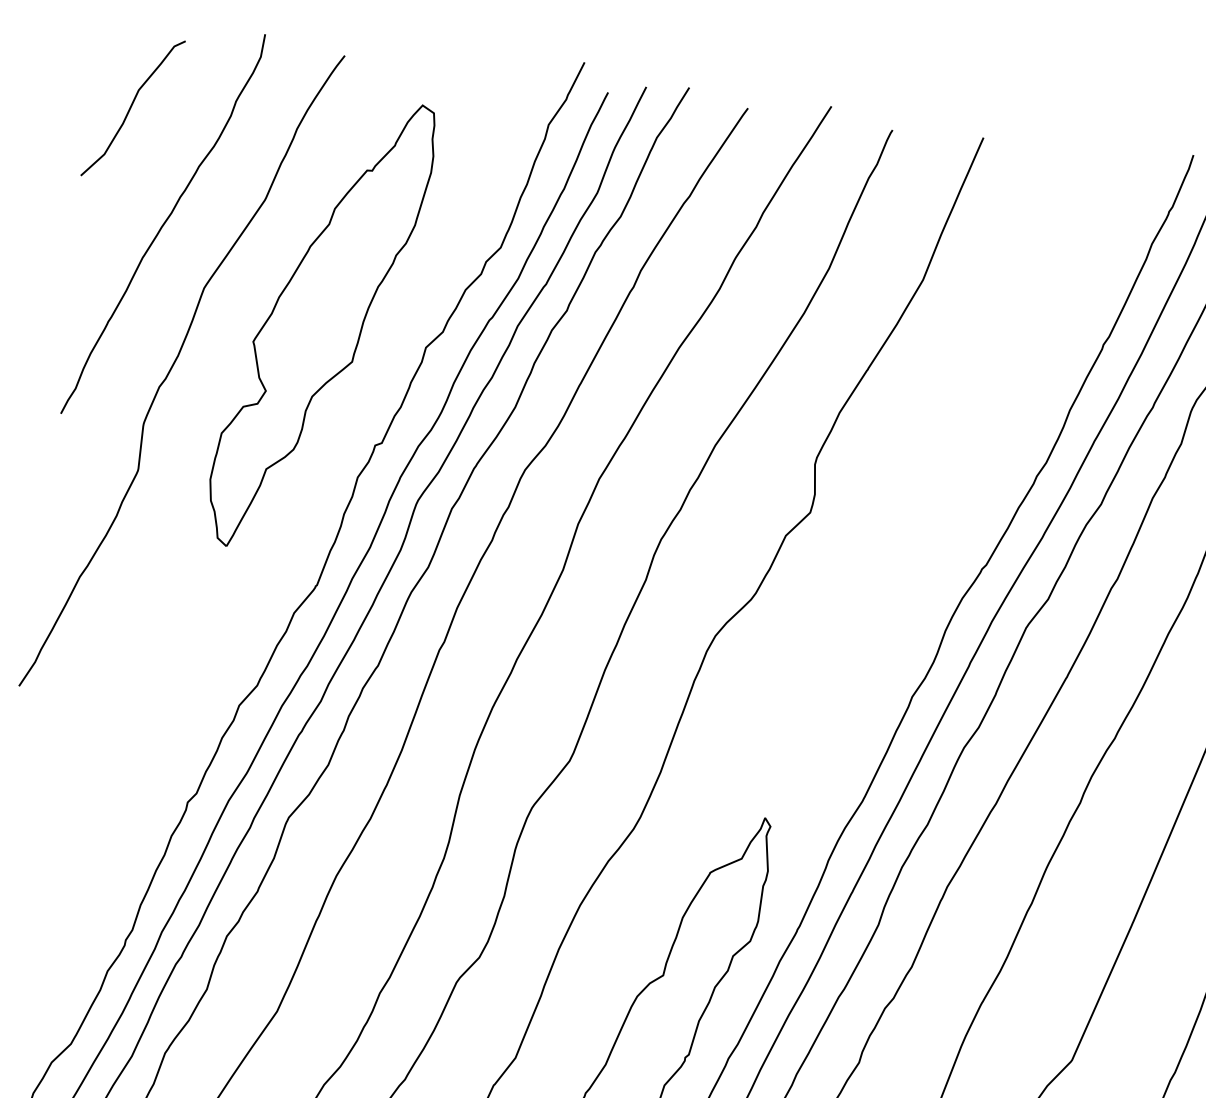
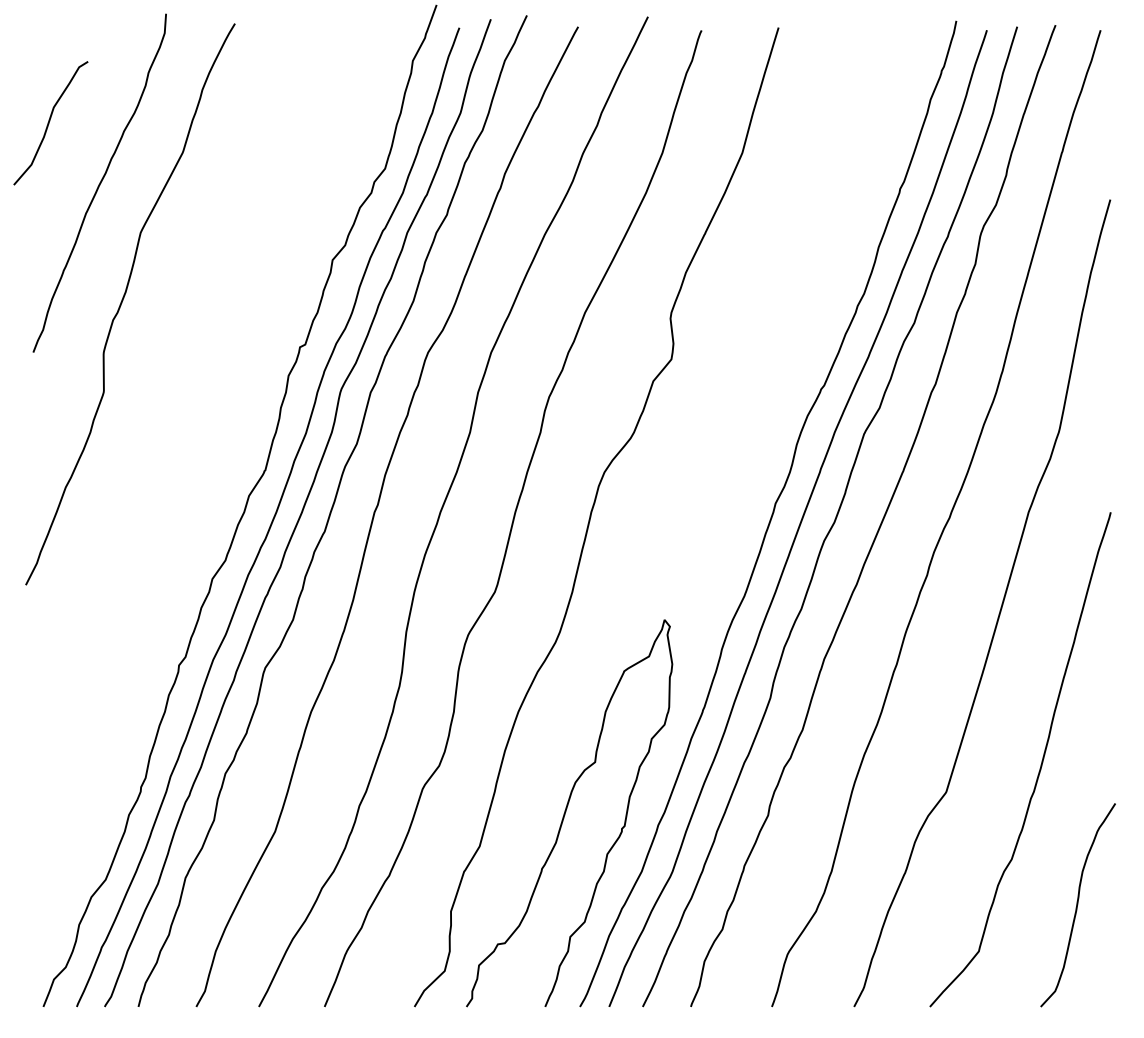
curve: (131, 108) -> (49, 123), moved
part: (321, 324) -> (242, 251), removed

